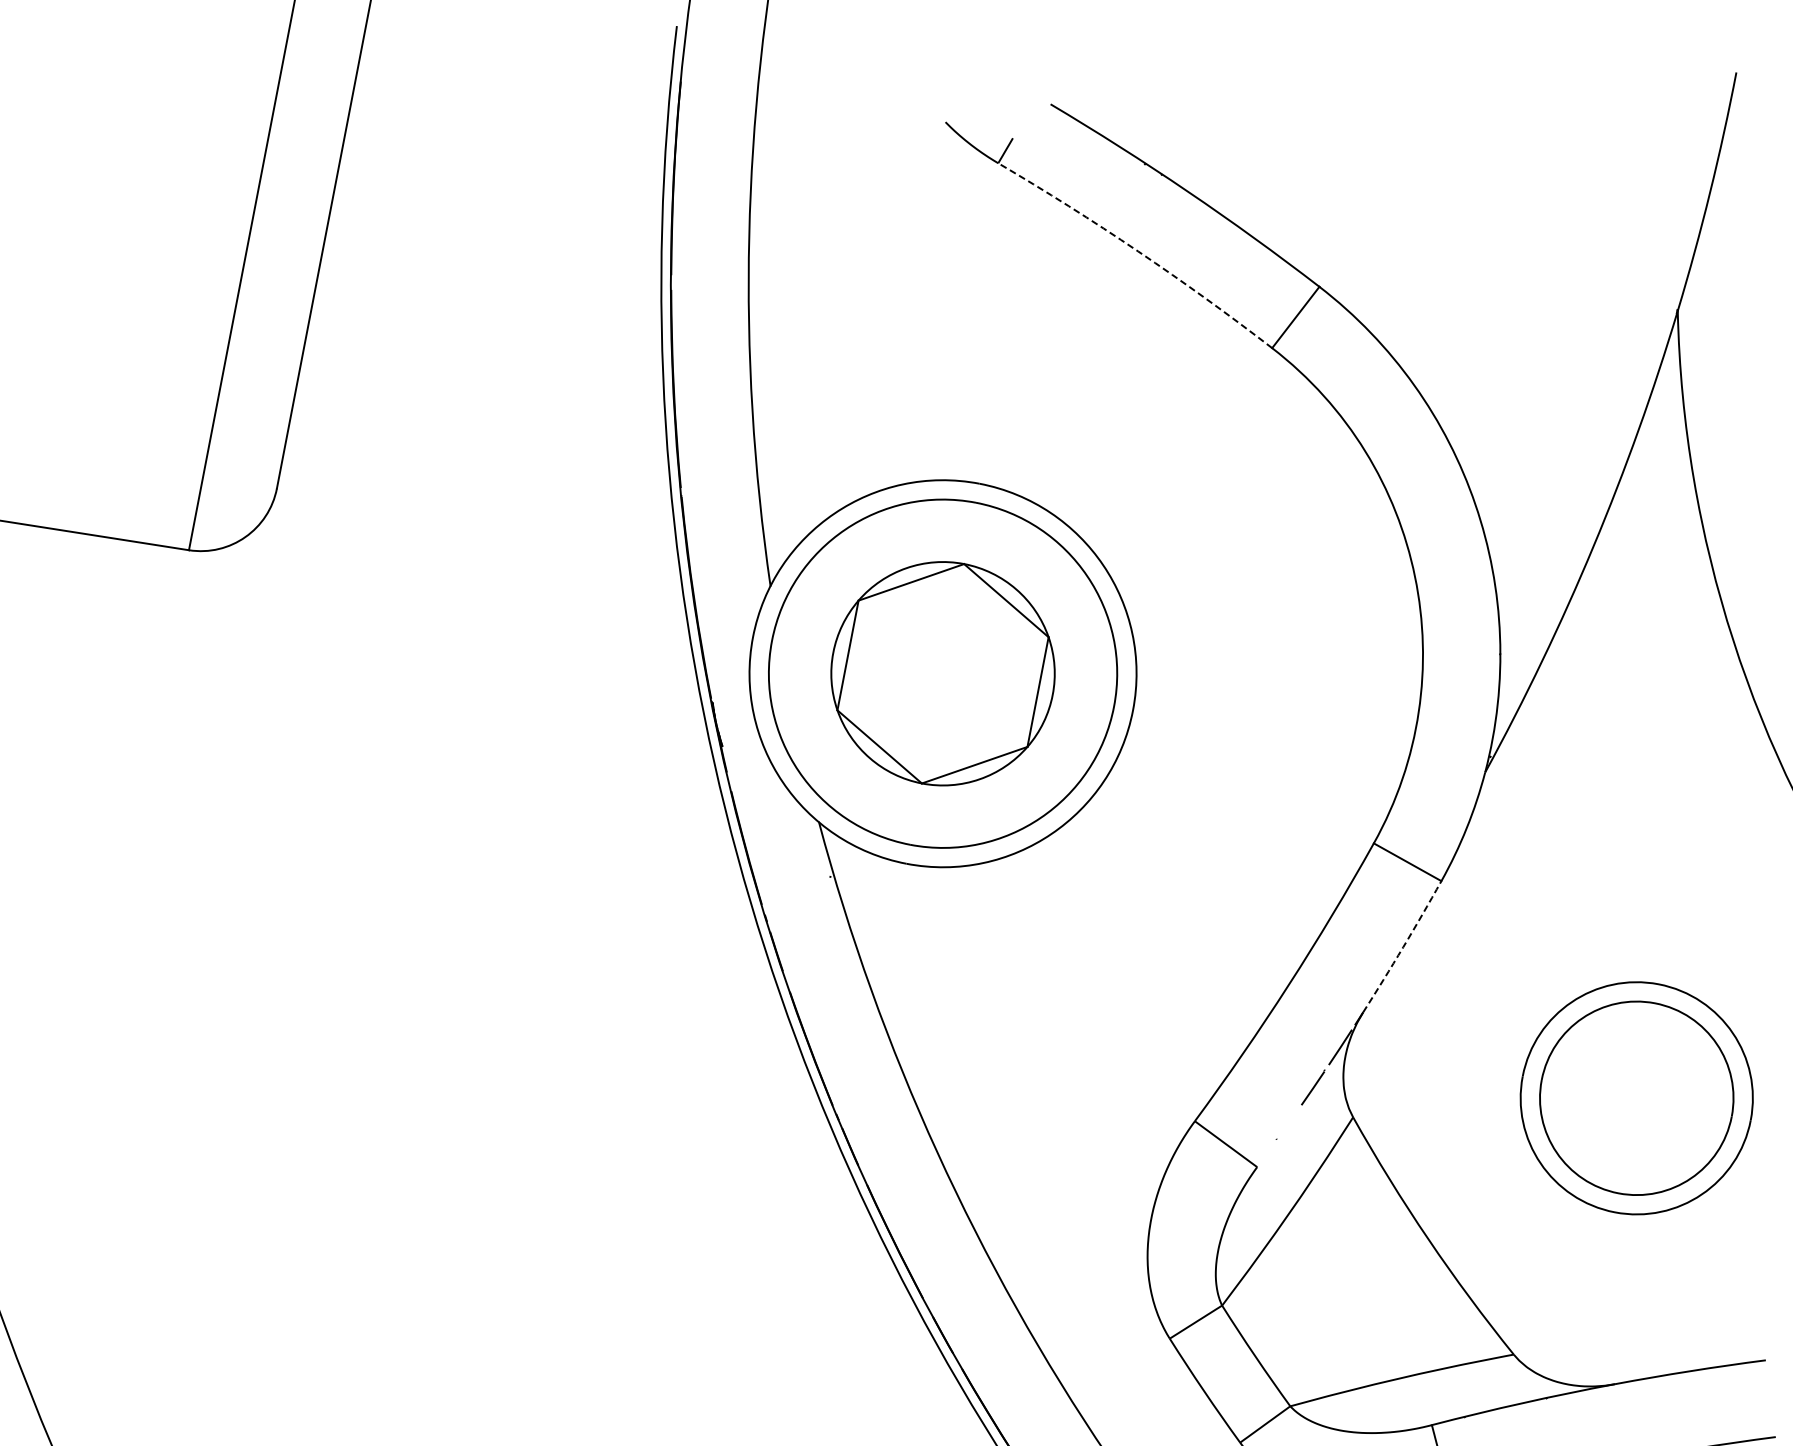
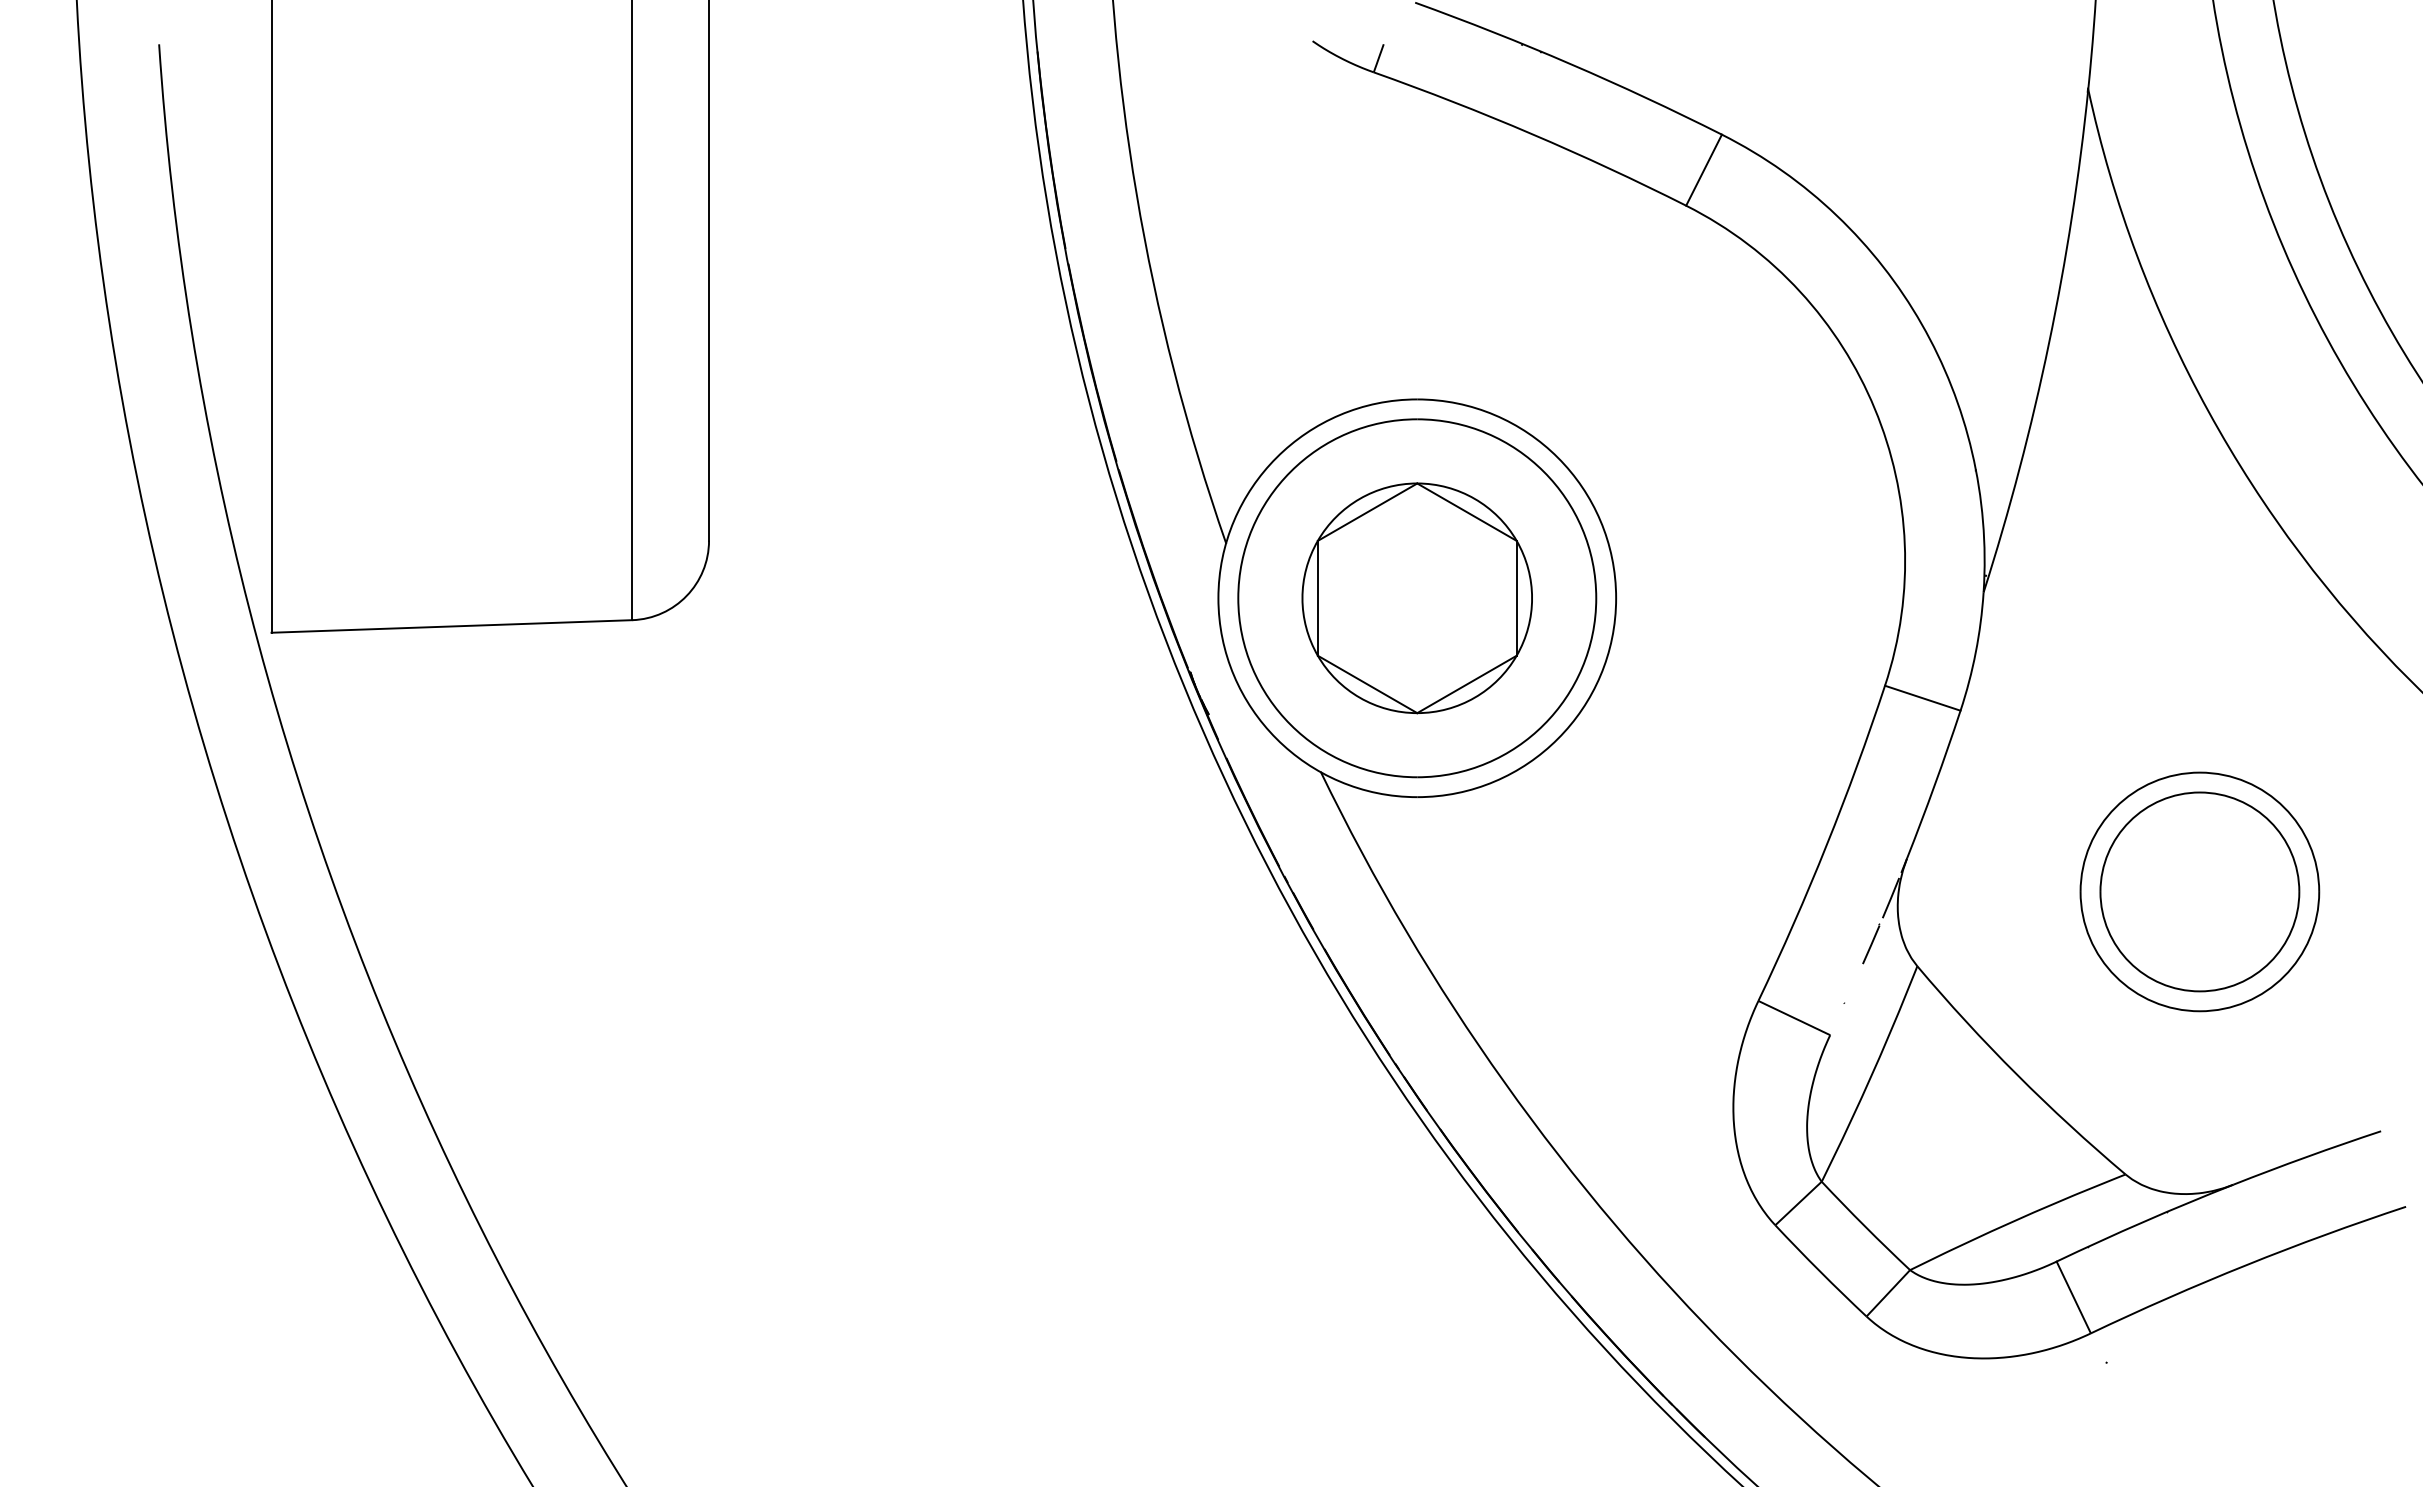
arc: (1138, 251) -> (1532, 134), dashed -> solid
arc: (1402, 946) -> (1934, 784), dashed -> solid

